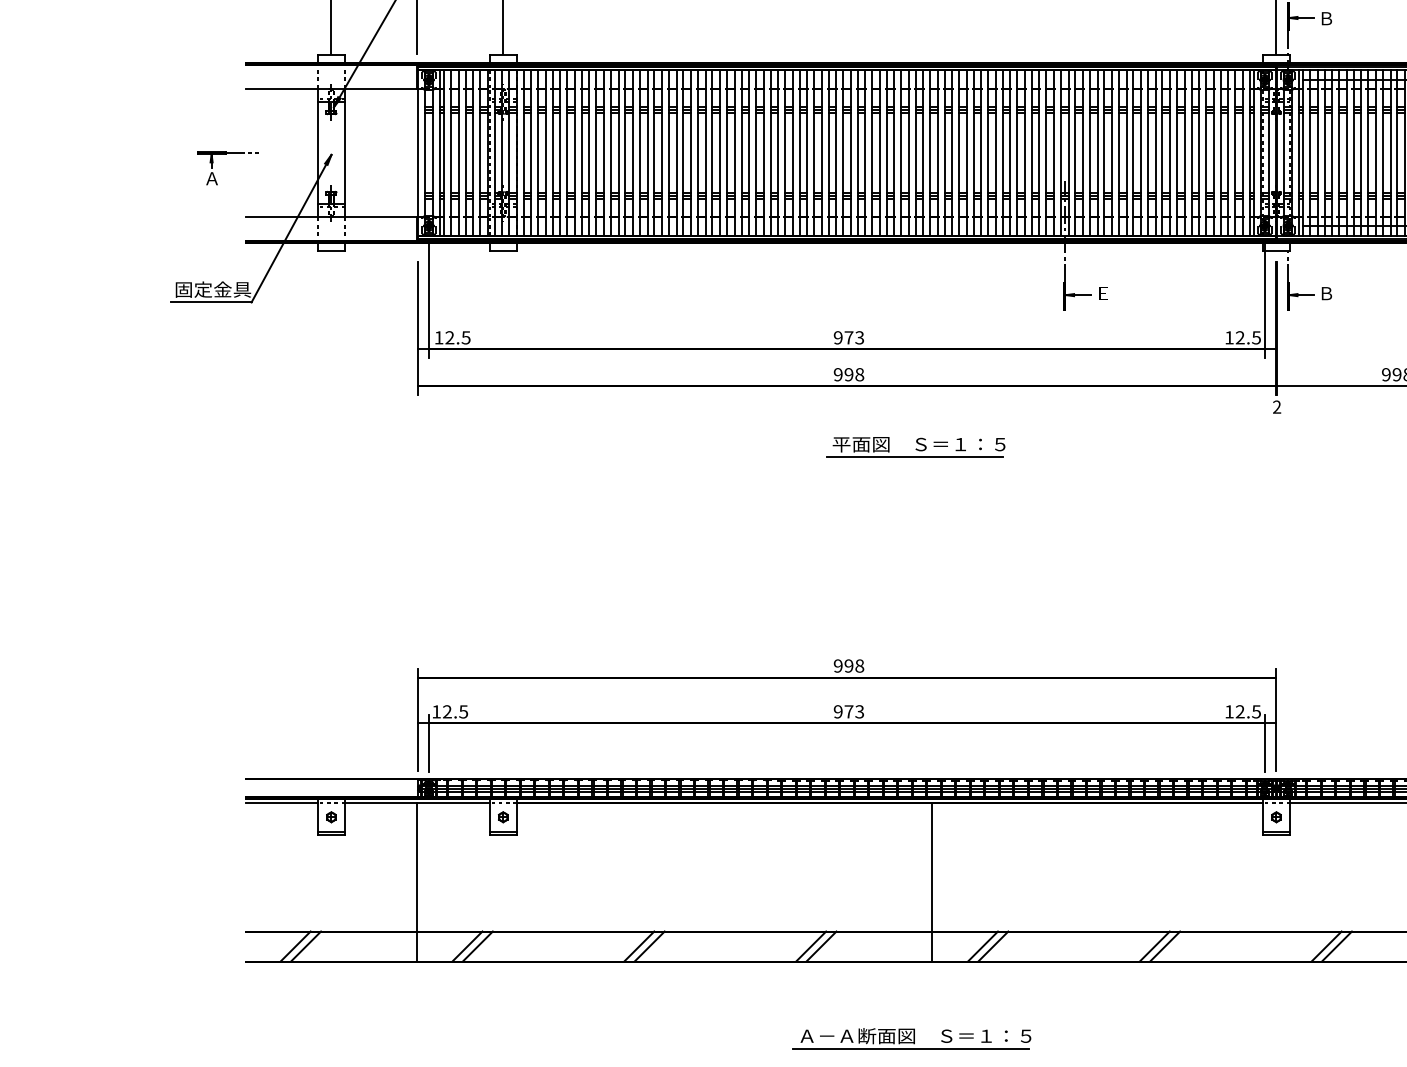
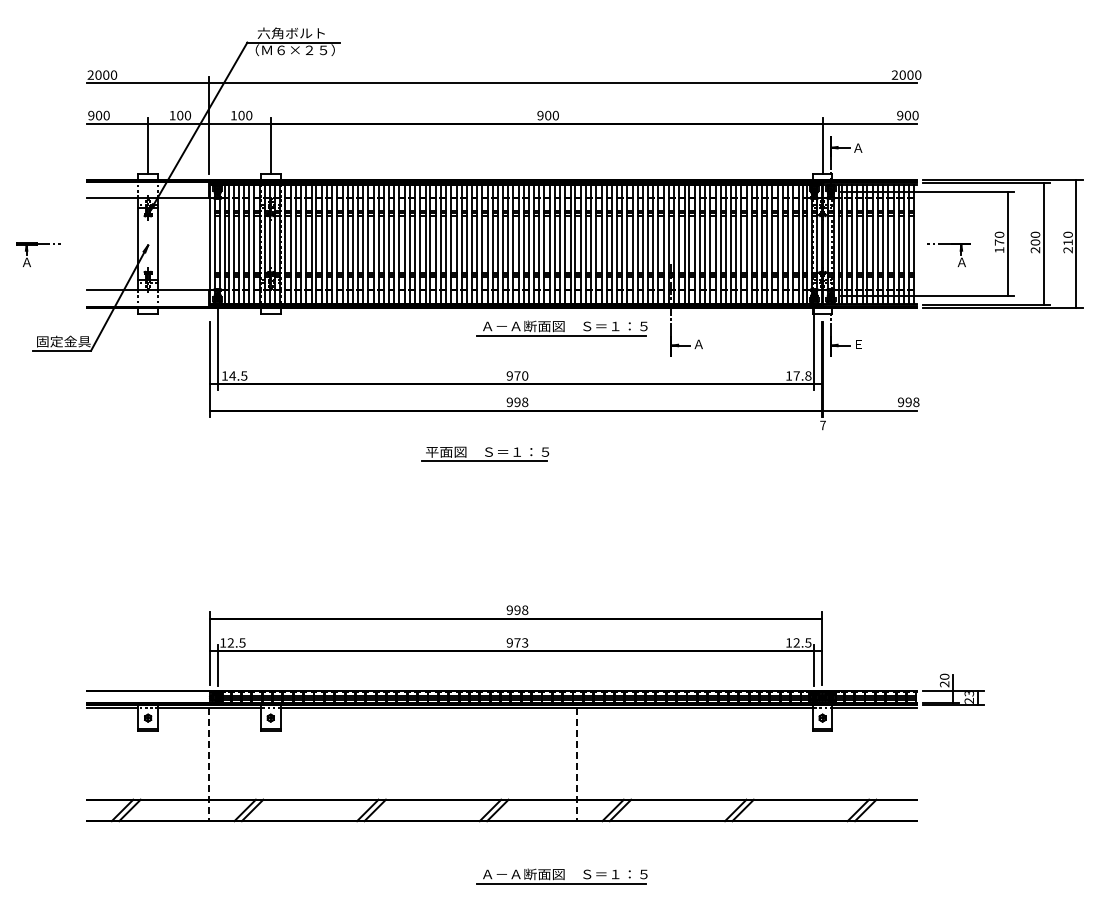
text: (1326, 17) -> (858, 147), Ｂ -> Ａ
part: (226, 155) -> (37, 245), moved
part: (910, 271) -> (561, 328), added
text: (1102, 293) -> (698, 344), Ｅ -> Ａ
text: (1326, 293) -> (858, 344), Ｂ -> Ｅ
text: (449, 337) -> (232, 375), 12.5 -> 14.5
text: (860, 337) -> (525, 375), 973 -> 970
text: (1248, 337) -> (802, 375), 12.5 -> 17.8
text: (1276, 407) -> (822, 425), 2 -> 7
part: (916, 446) -> (485, 453), moved
line: (417, 882) -> (209, 764), solid -> dashed
line: (933, 882) -> (577, 764), solid -> dashed

